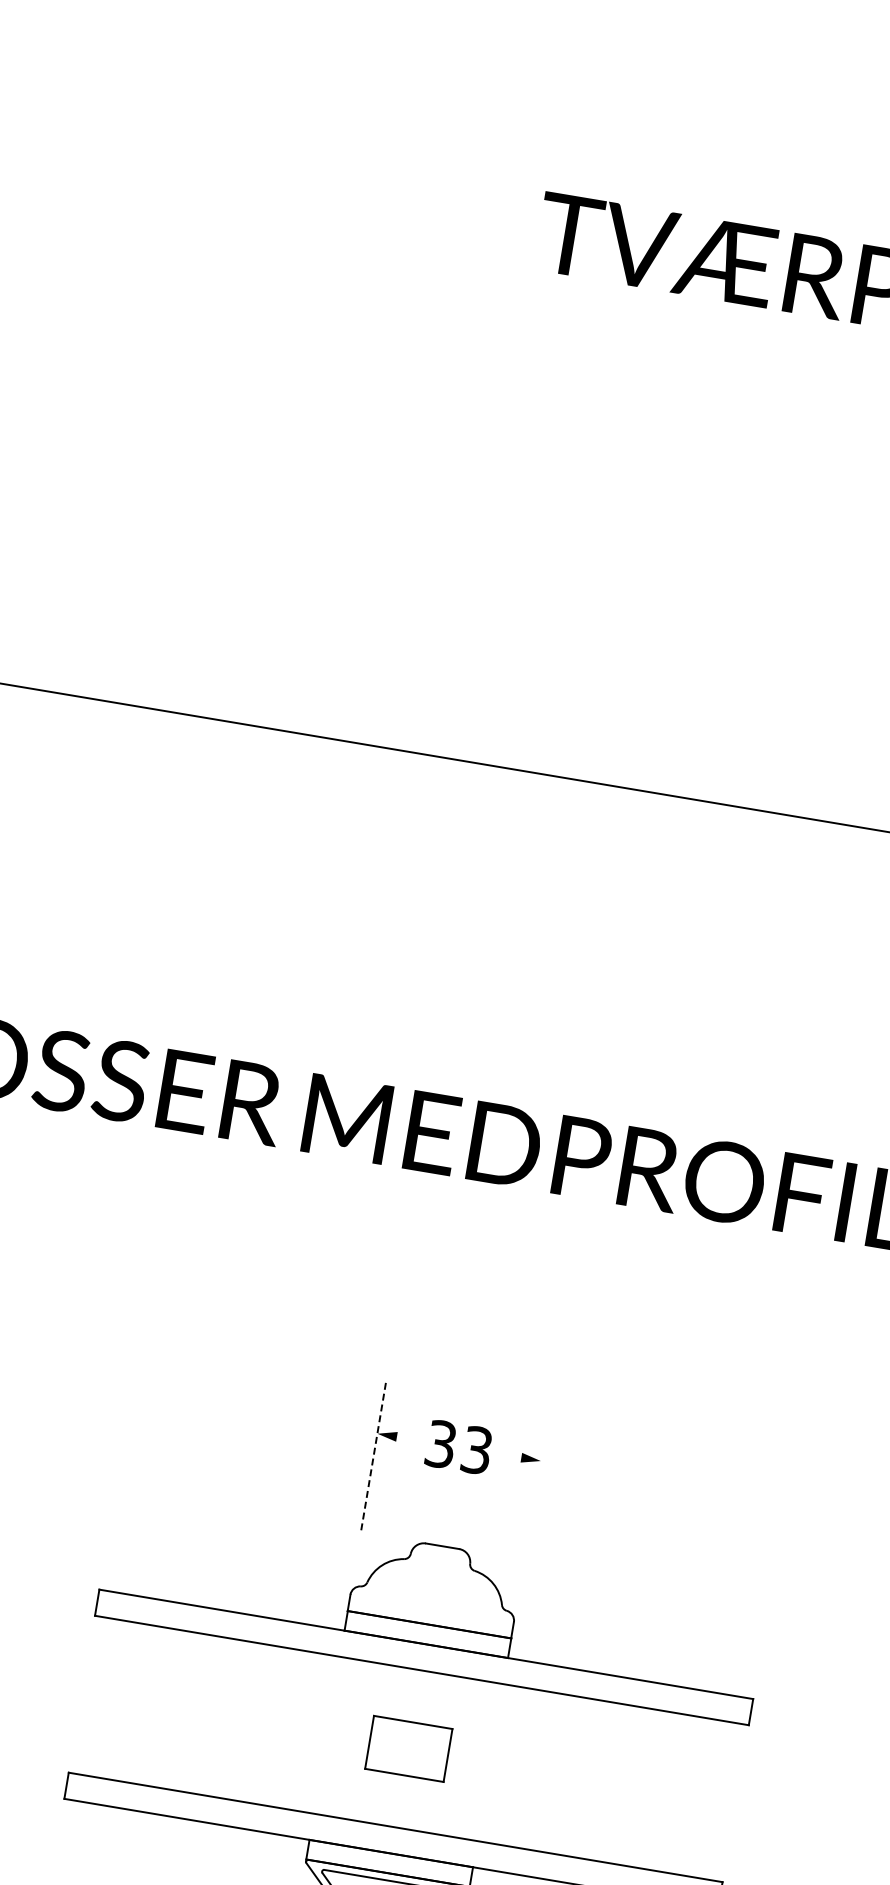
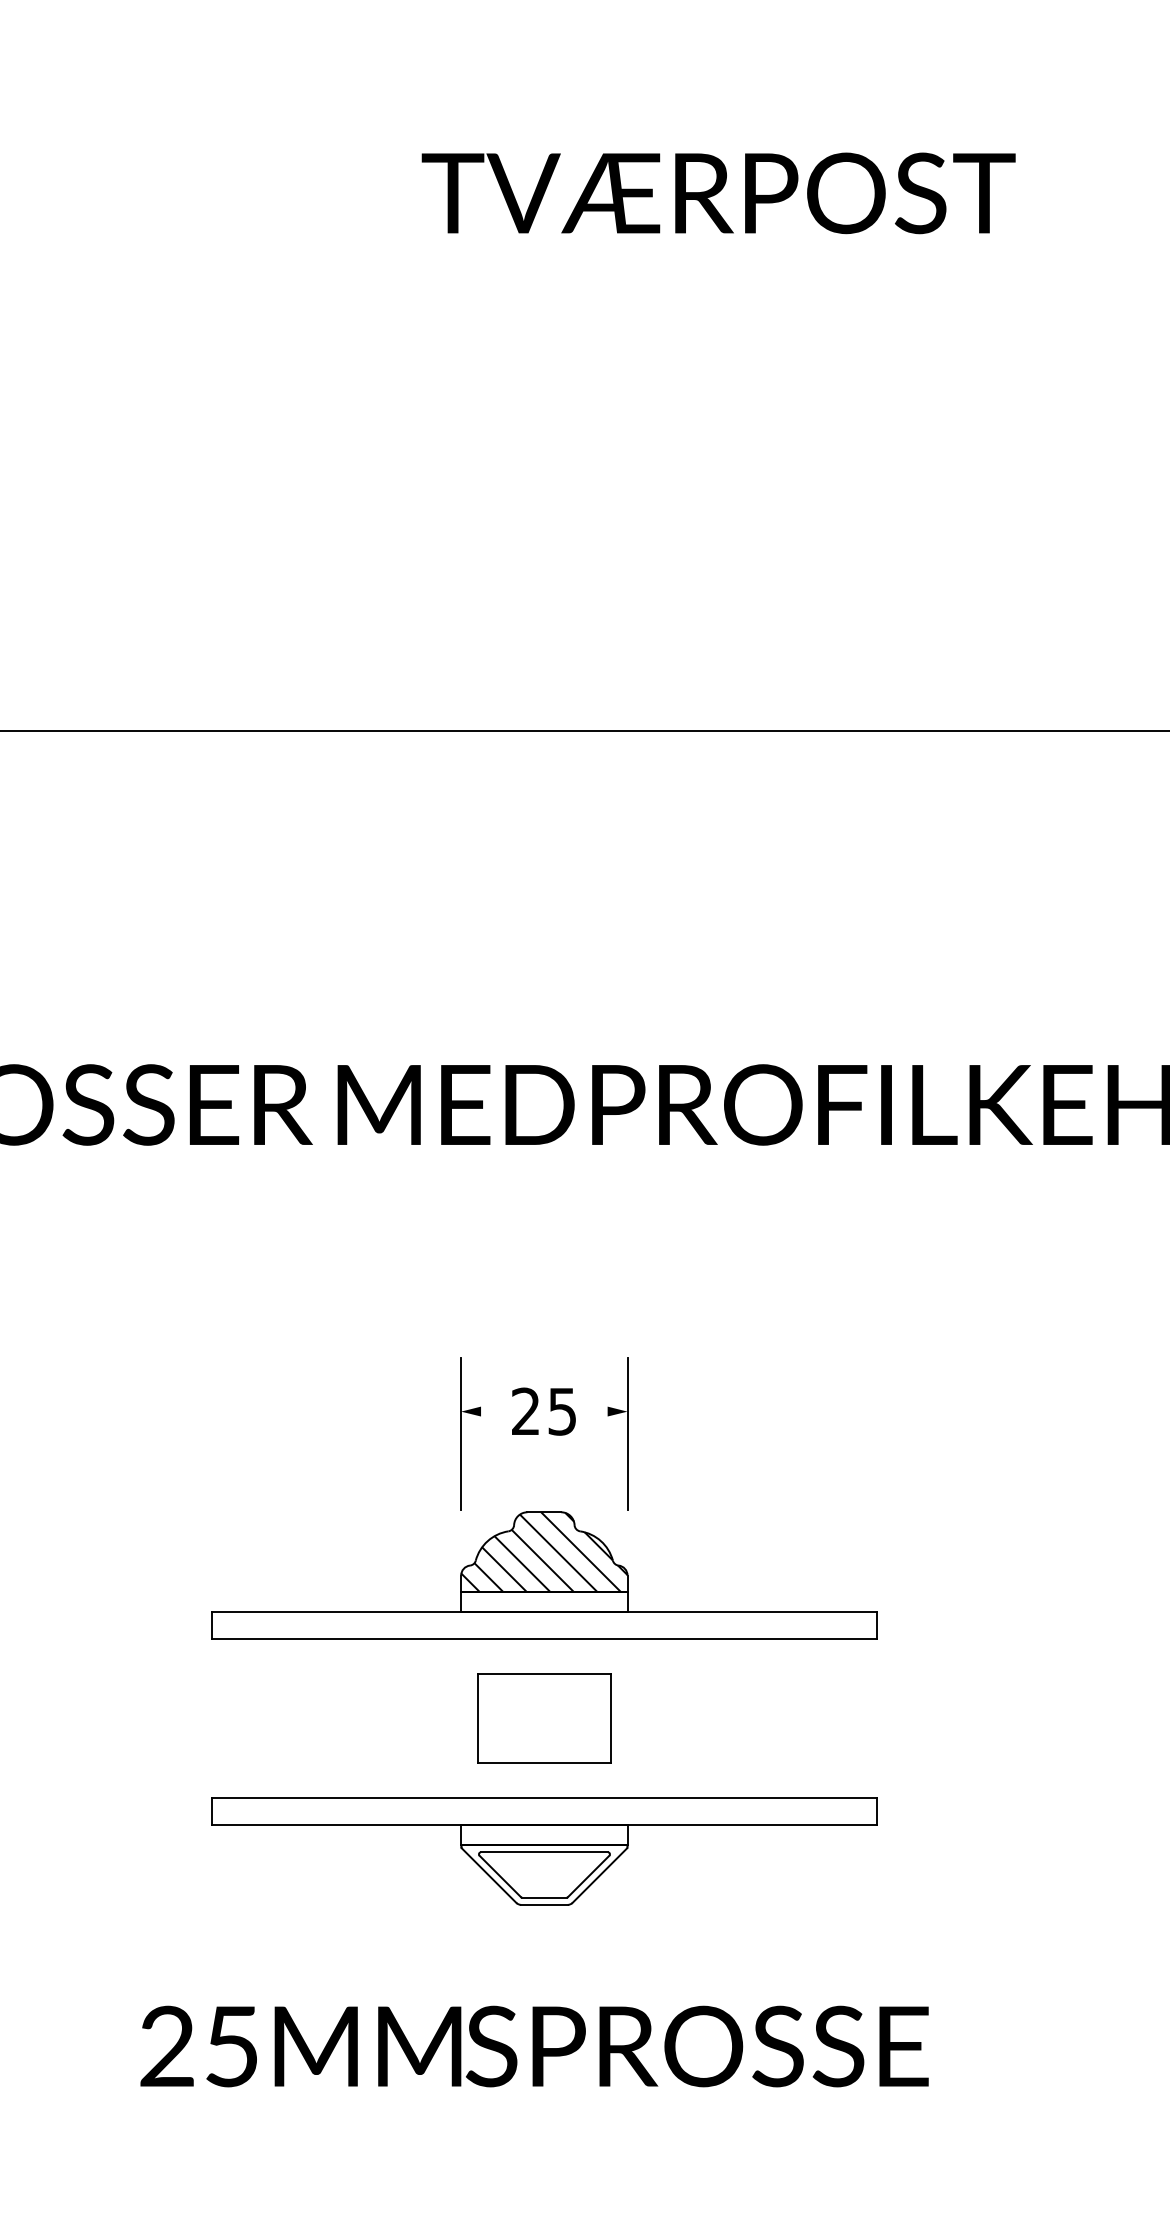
text: (459, 1447) -> (544, 1411), 33 -> 25
line: (373, 1456) -> (461, 1434), dashed -> solid
line: (537, 1482) -> (627, 1433), added
hatch: (436, 1585) -> (544, 1552), added
part: (408, 1748) -> (544, 1718), size x1.67

